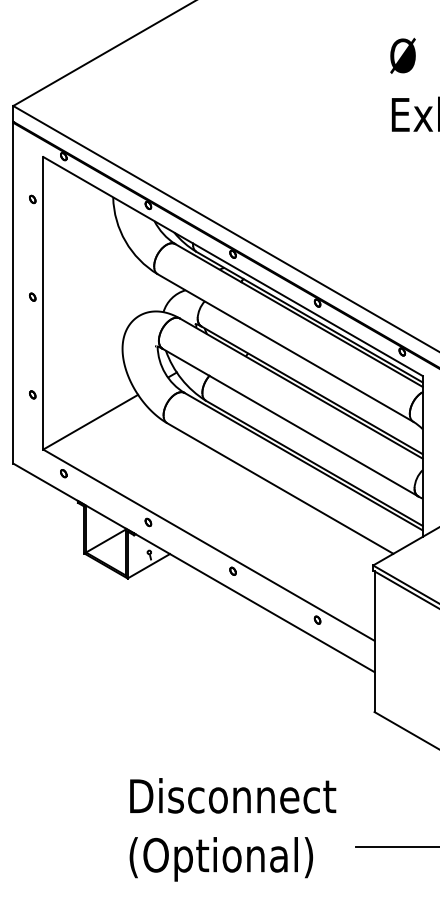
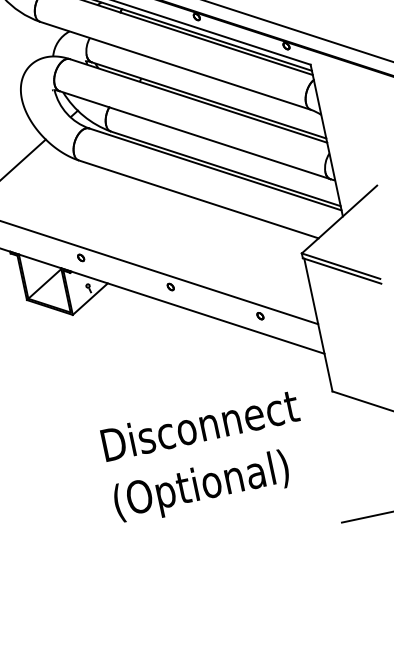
text: (232, 829) -> (206, 457), moved

